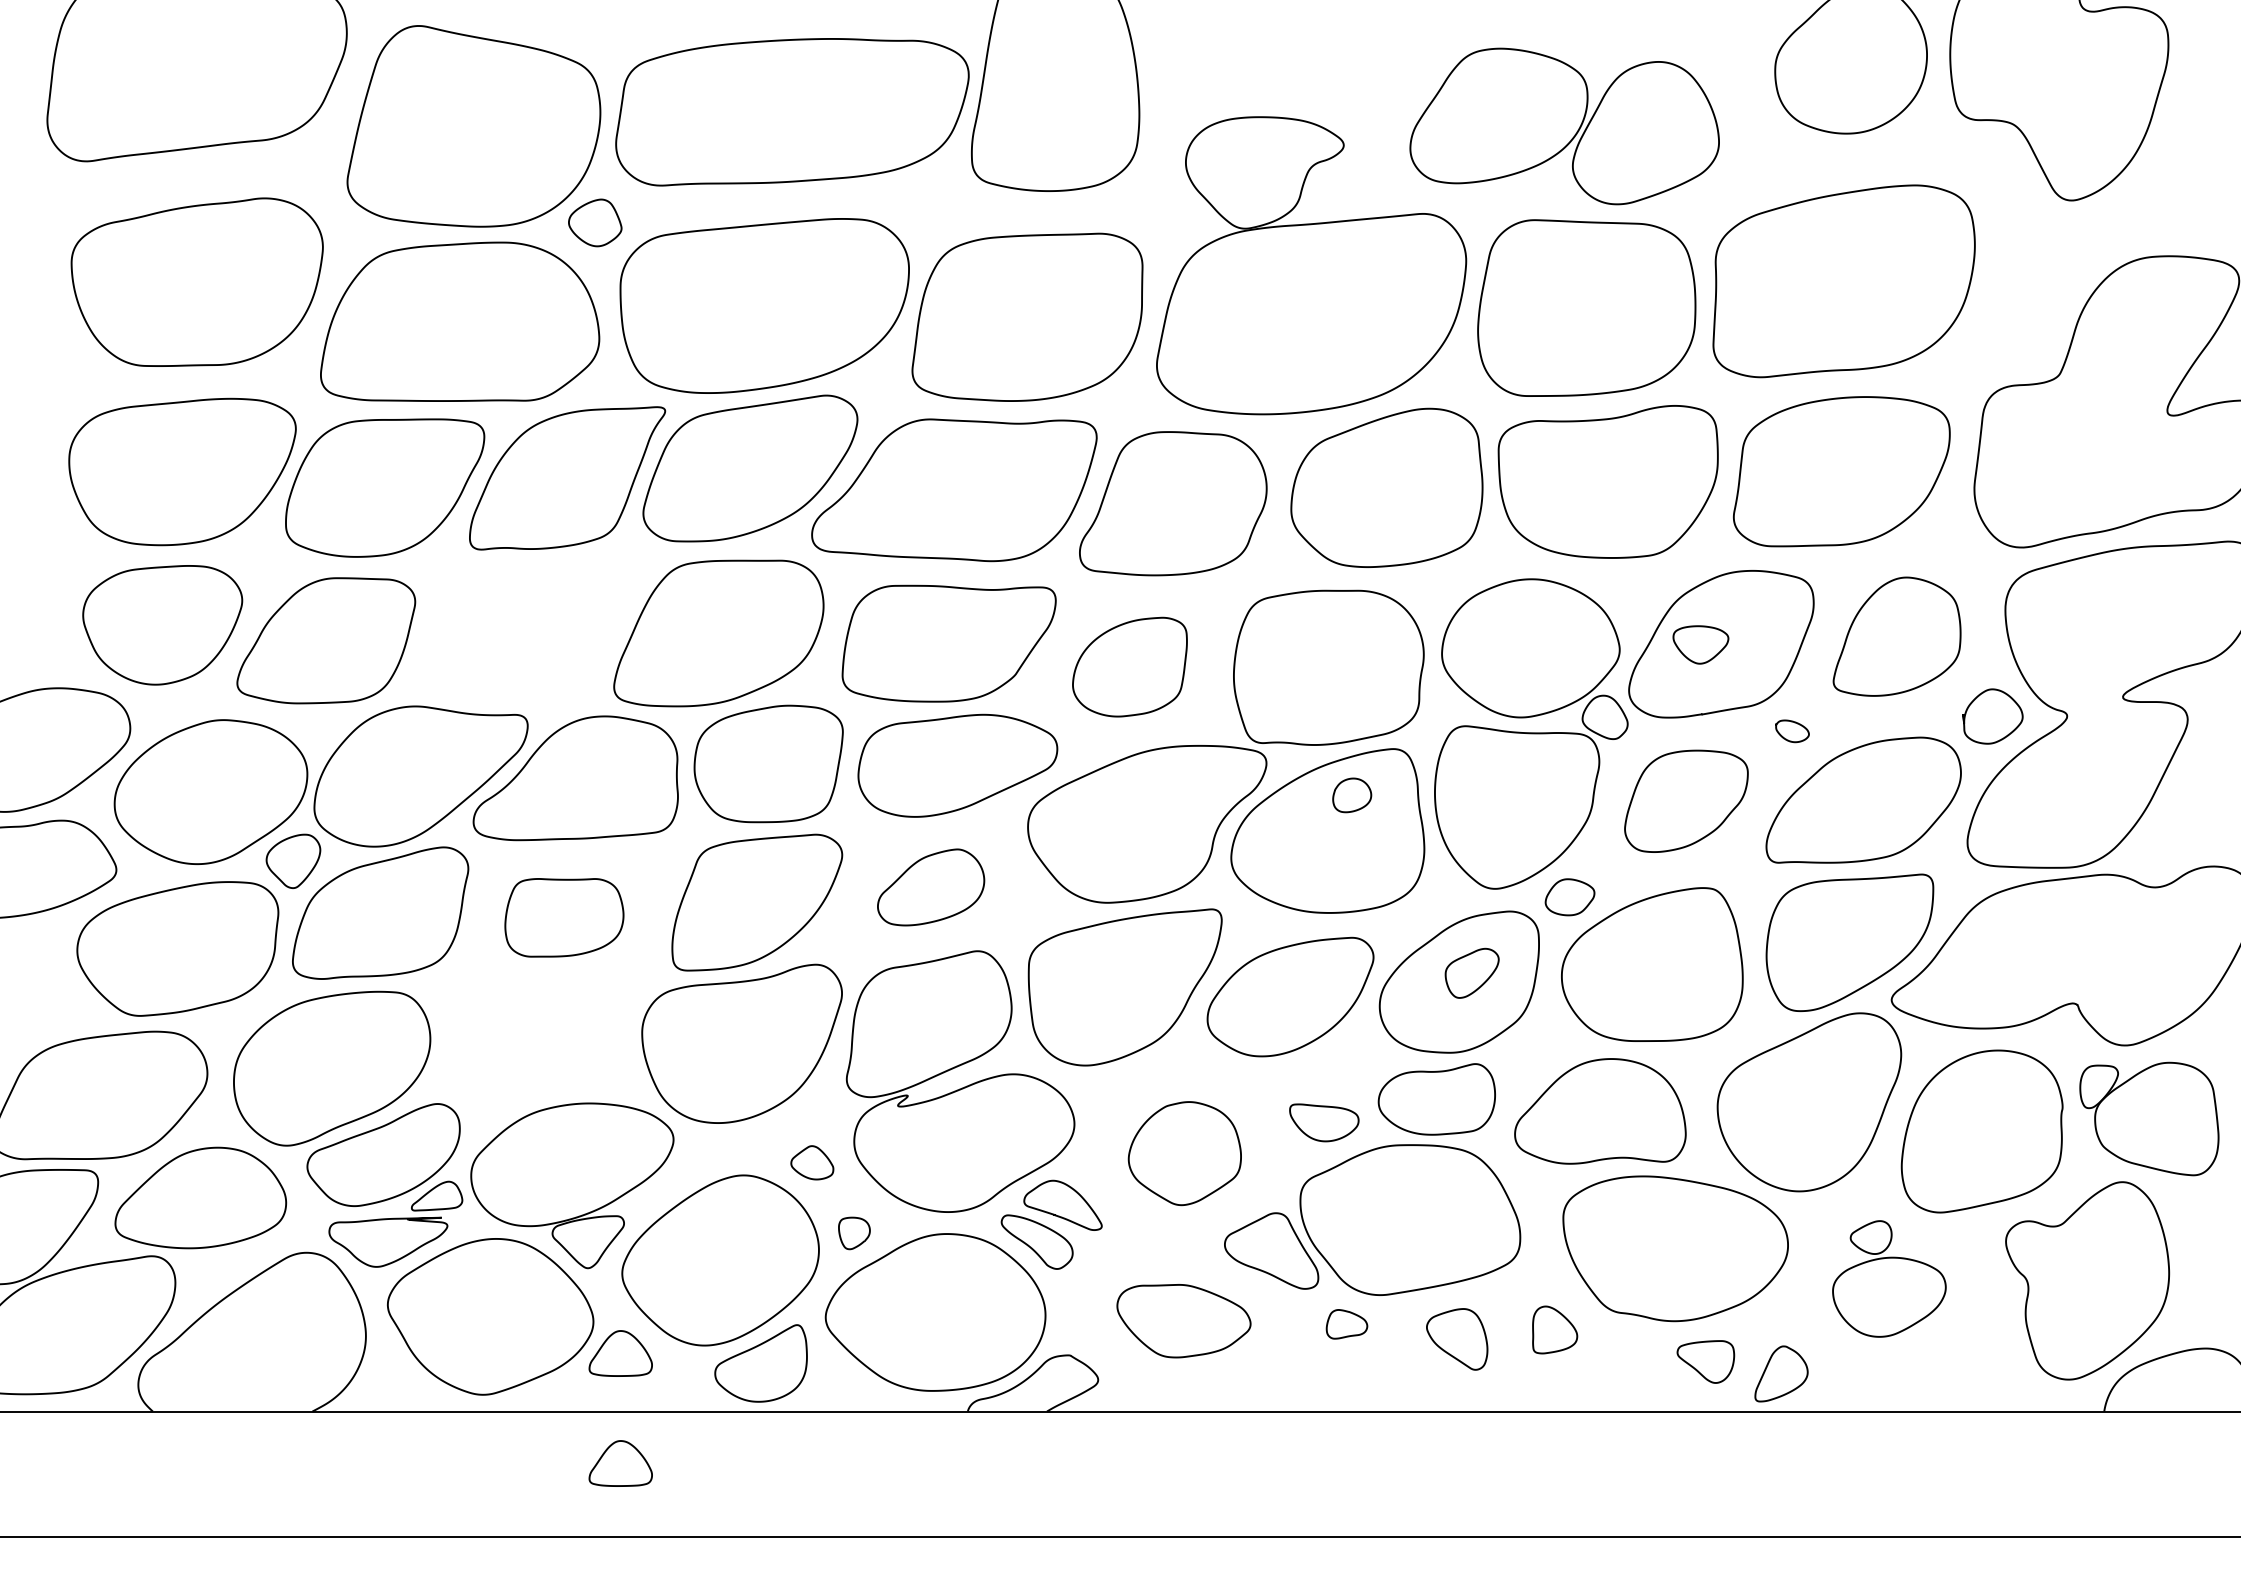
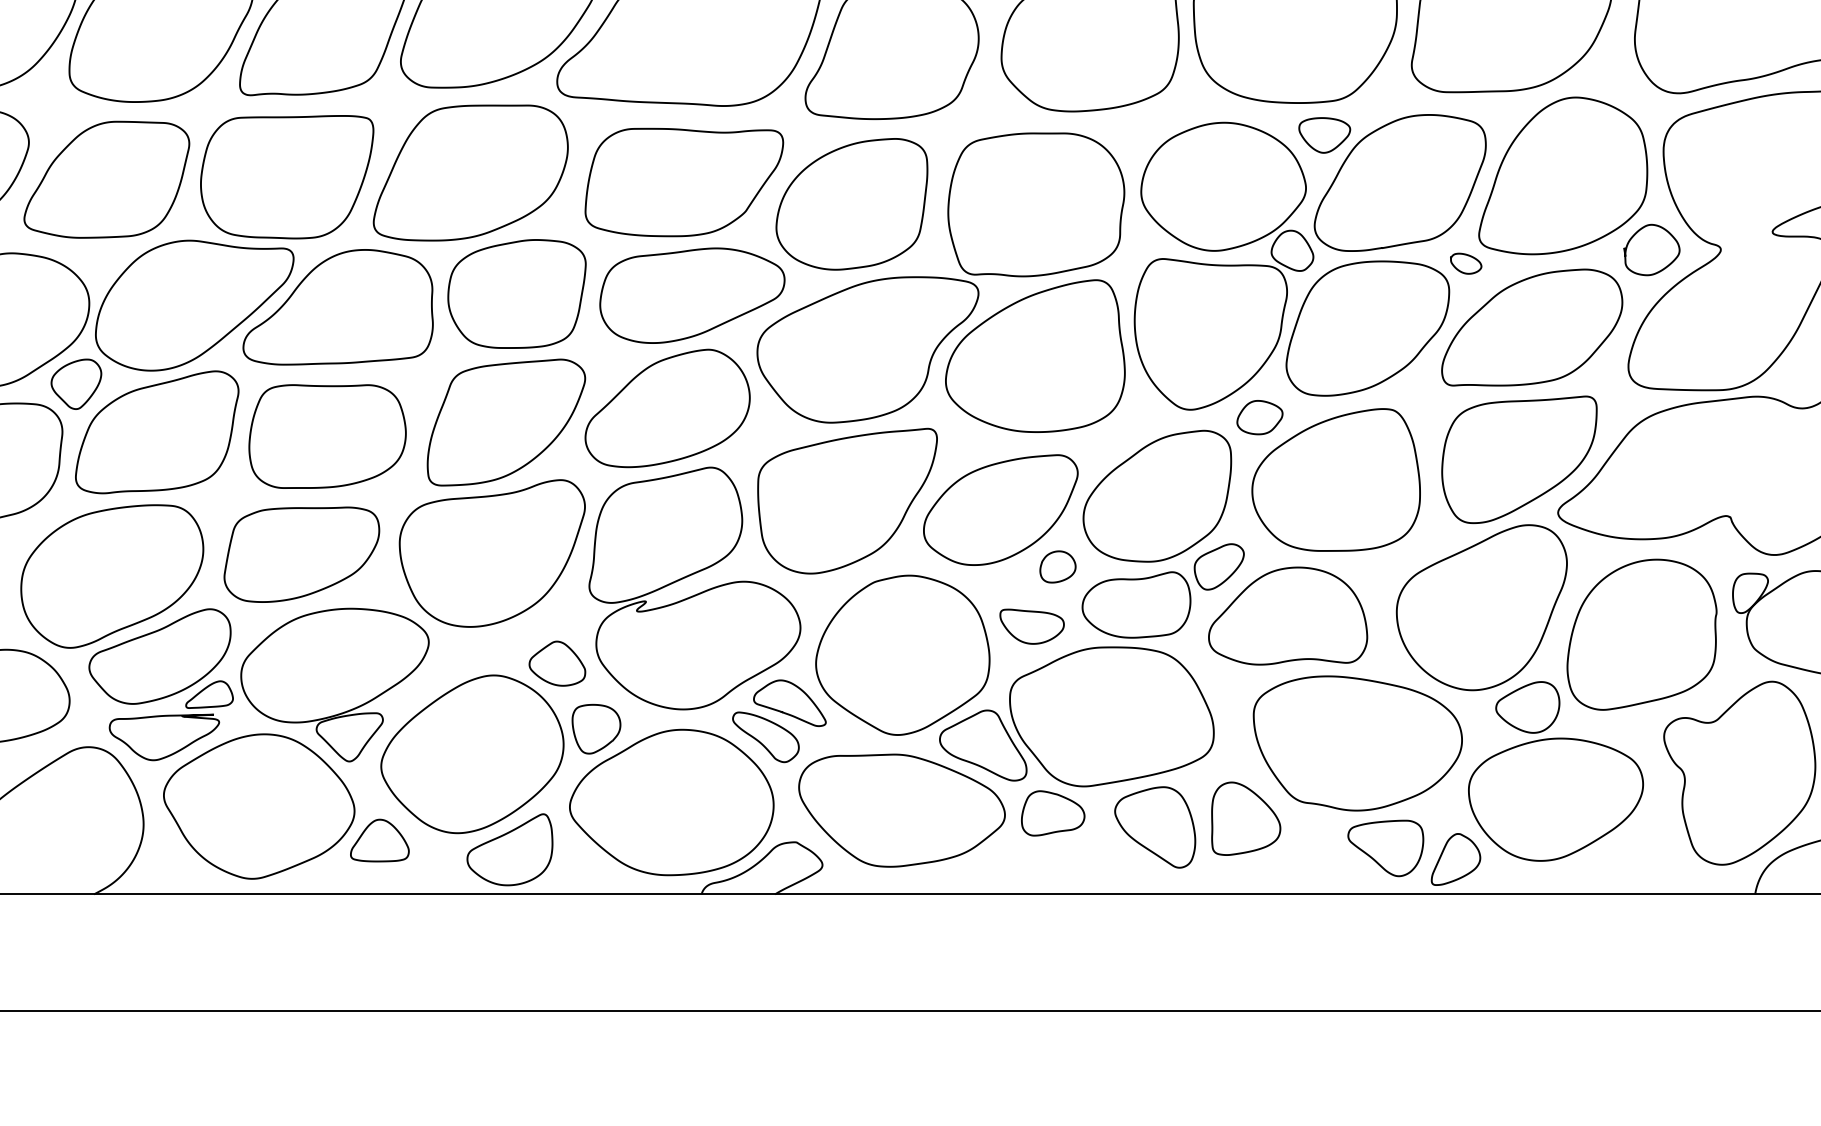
part: (1896, 636) -> (1562, 175), size x1.43
part: (520, 637) -> (286, 176), added
part: (1700, 644) -> (1324, 135), moved
part: (1129, 666) -> (851, 203), size x1.43
part: (1352, 795) -> (1058, 567), moved
part: (1686, 801) -> (1367, 328), size x1.43
part: (930, 887) -> (667, 408), size x1.67
part: (564, 917) -> (327, 436), size x1.43
part: (1471, 972) -> (1218, 566), moved
part: (536, 1045) -> (301, 555), added
part: (1184, 1153) -> (902, 655), size x1.67
part: (812, 1162) -> (557, 663), size x1.43
part: (854, 1233) -> (596, 729), size x1.67
part: (1889, 1278) -> (1556, 771), size x1.67
part: (1183, 1320) -> (901, 809), size x1.67
part: (1346, 1324) -> (1052, 813), size x1.67
part: (1554, 1329) -> (1245, 818), size x1.67
part: (1457, 1339) -> (1155, 827), size x1.43
part: (1705, 1361) -> (1385, 847), size x1.43
part: (620, 1463) -> (379, 942), removed

